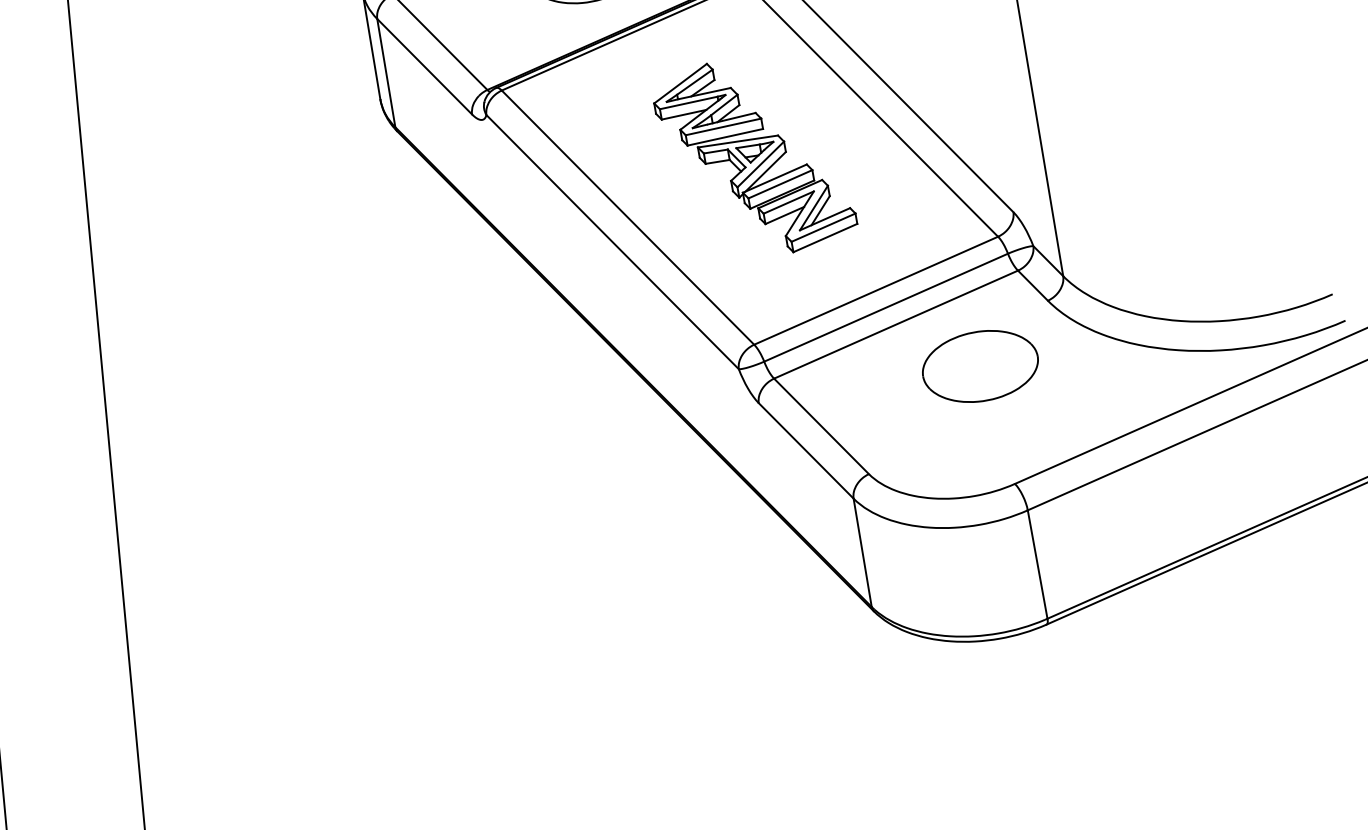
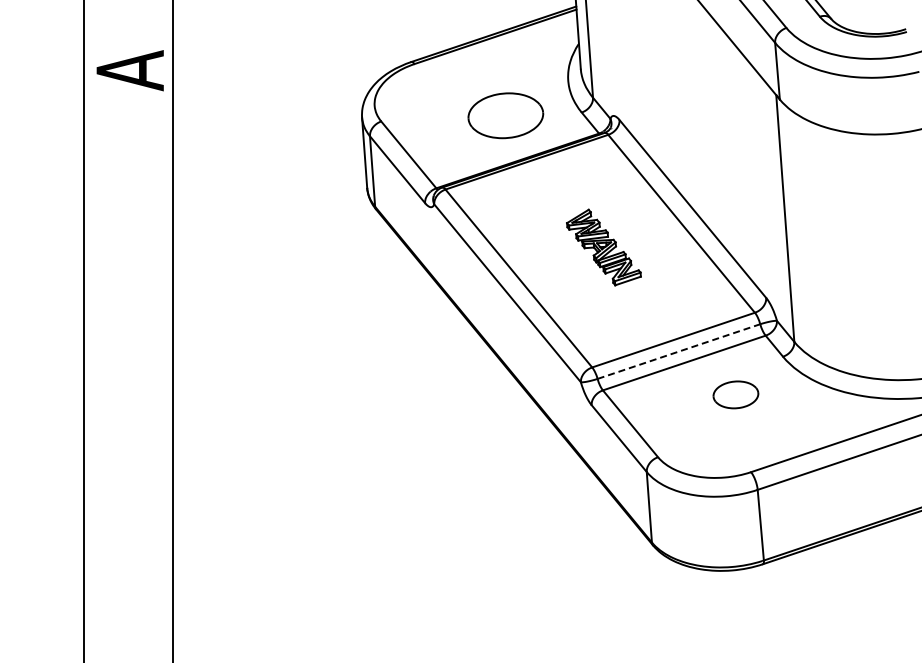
part: (754, 157) -> (603, 247), size x0.6
line: (885, 307) -> (678, 351), solid -> dashed
part: (979, 365) -> (735, 394), size x0.6

